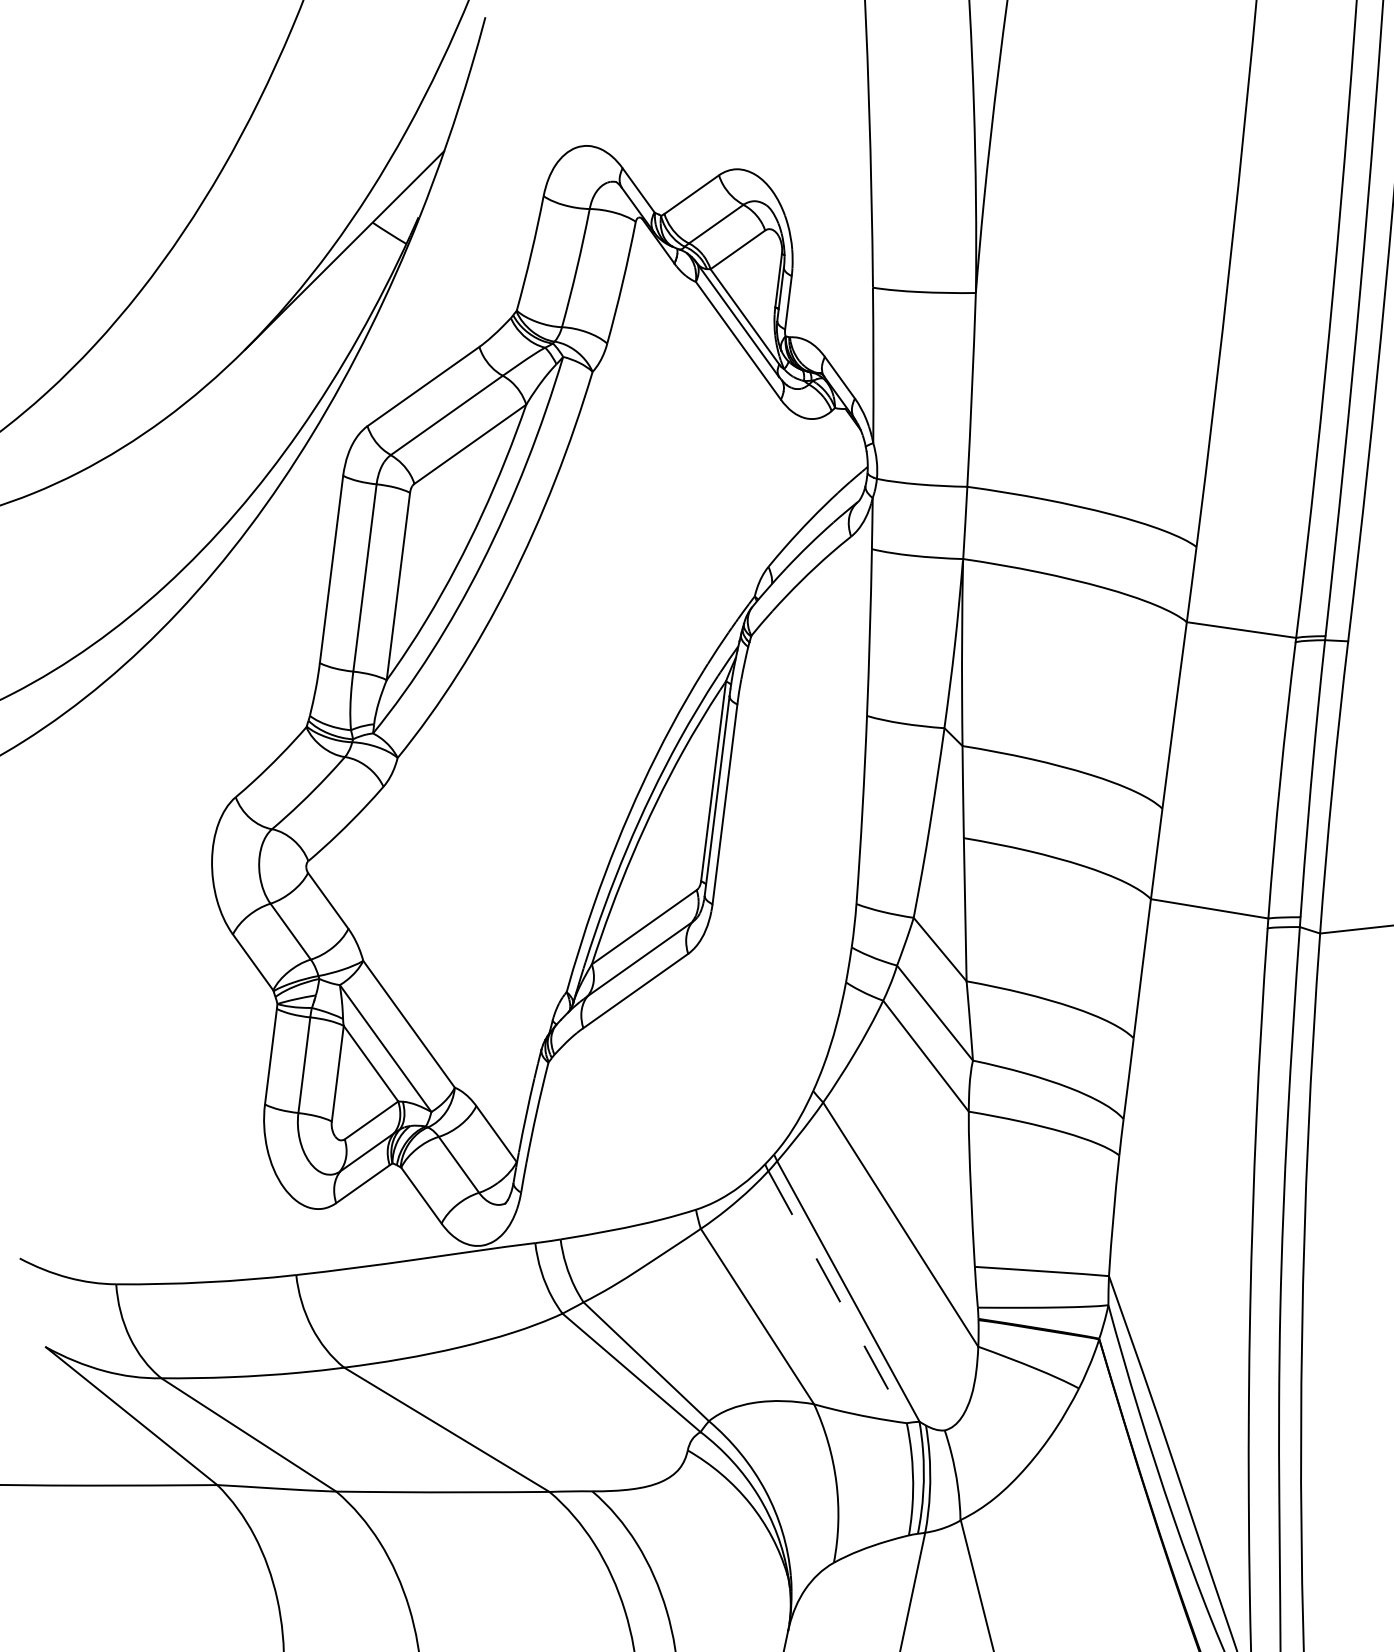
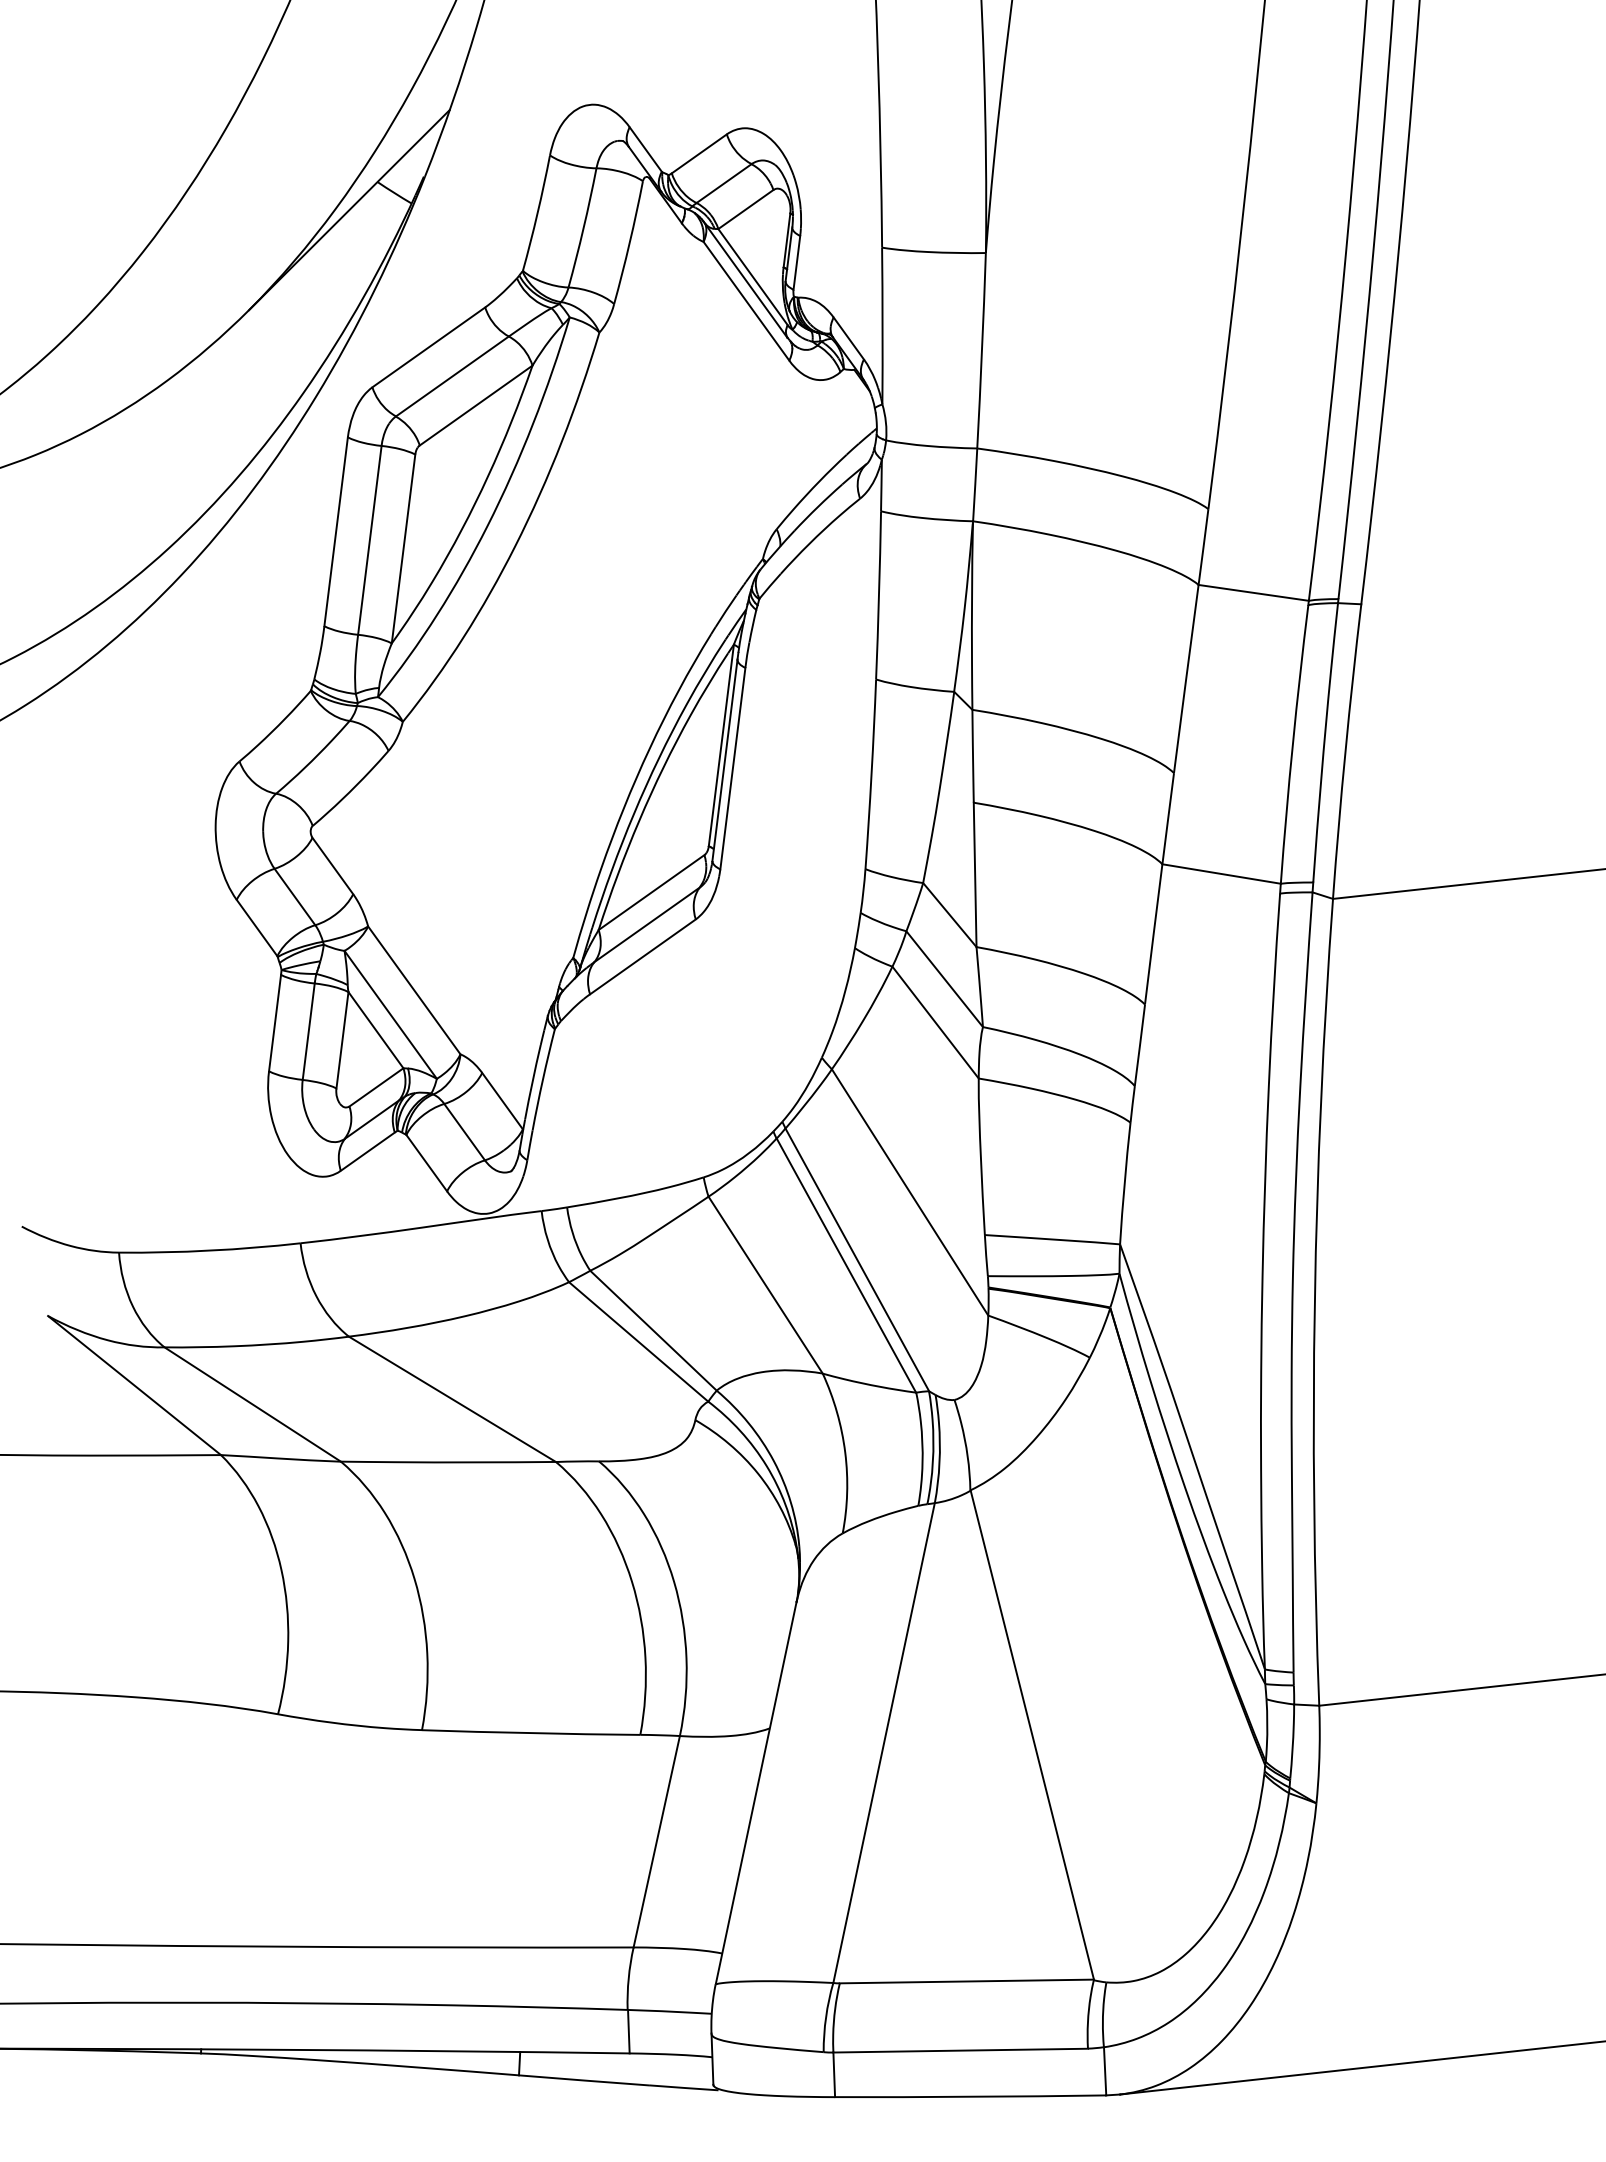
line: (837, 1297) -> (846, 1265), dashed -> solid

